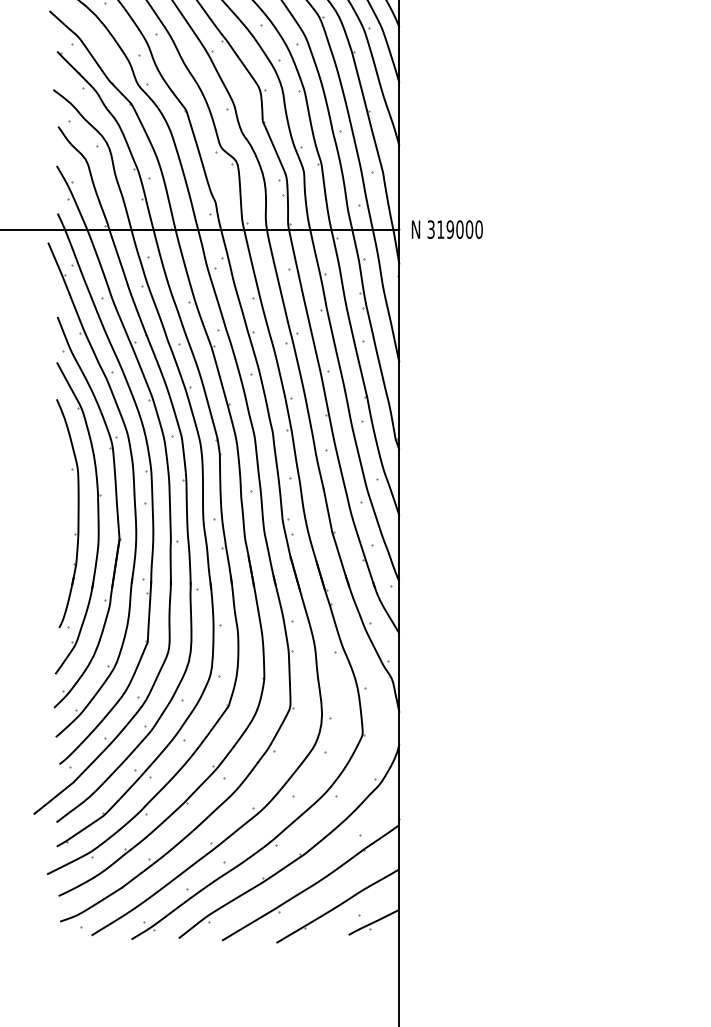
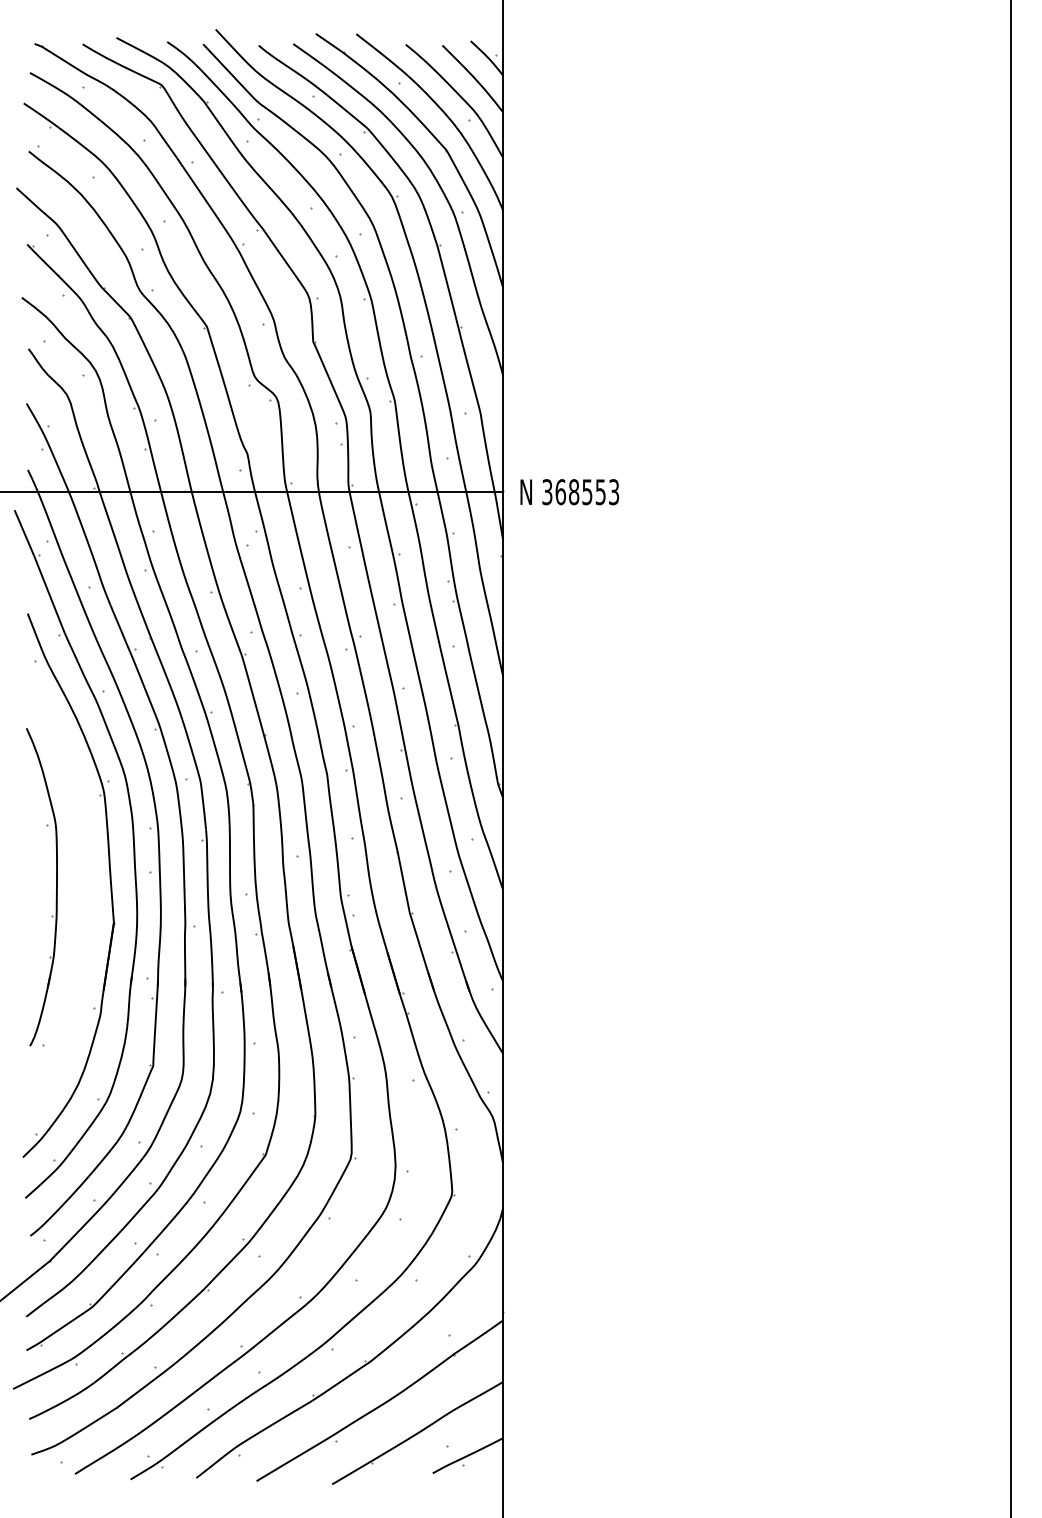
text: (460, 229) -> (587, 492), 319000 -> 368553
part: (97, 518) -> (83, 893), removed

